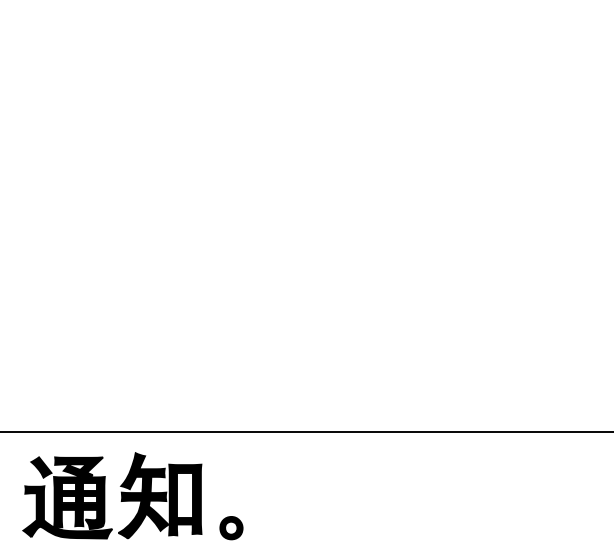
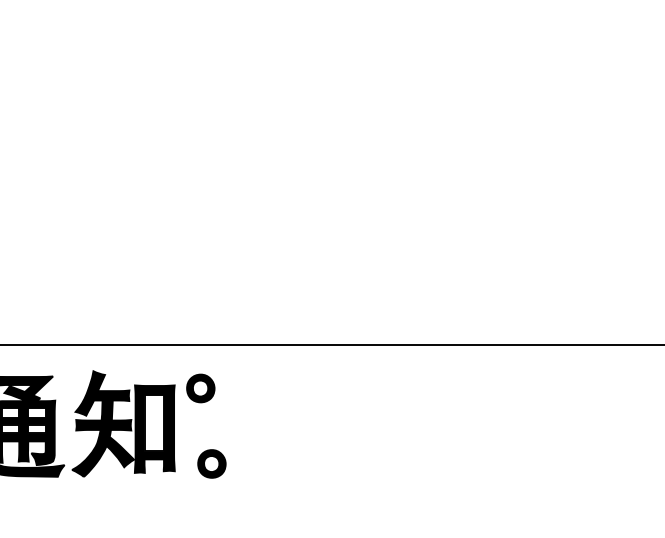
part: (222, 467) -> (200, 388), added

